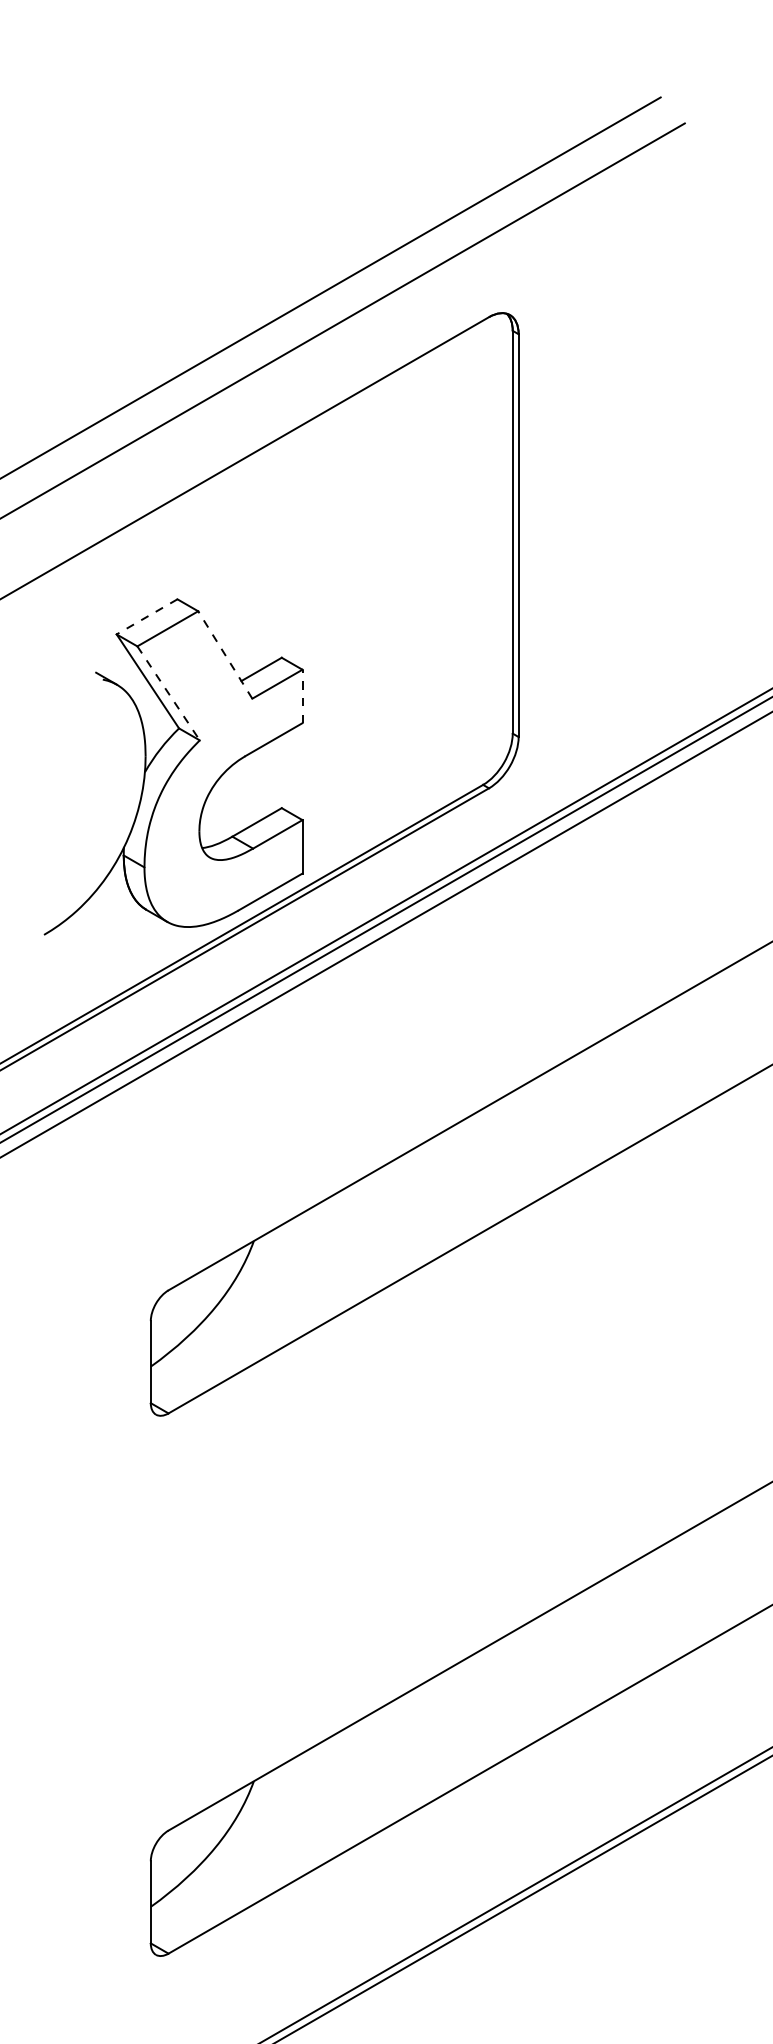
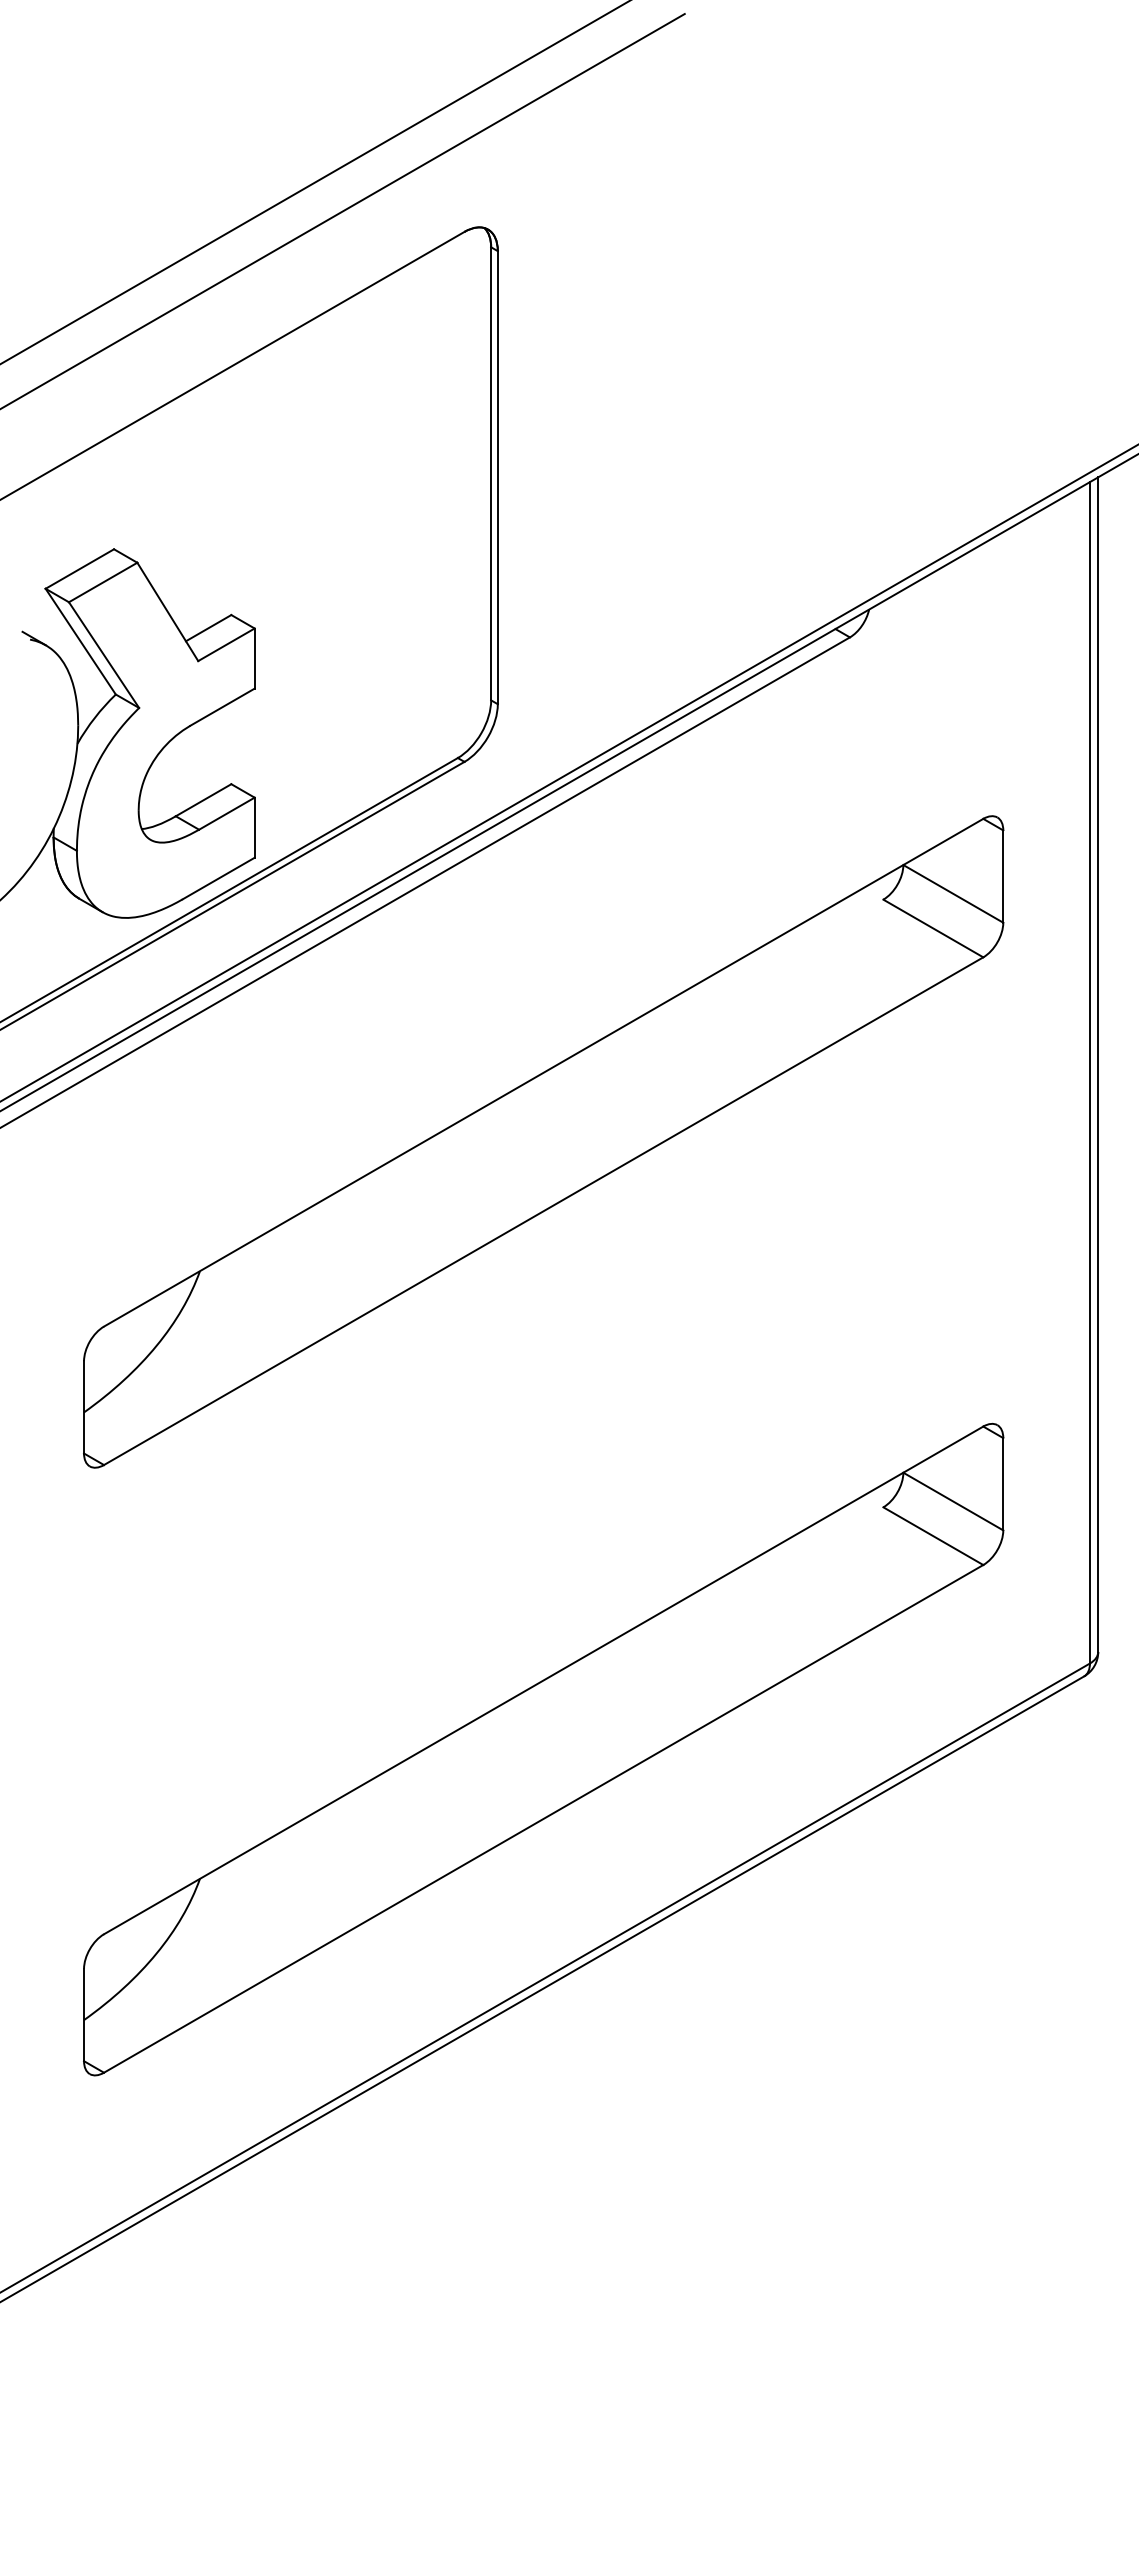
line: (146, 617) -> (79, 569), dashed -> solid
line: (225, 654) -> (167, 611), dashed -> solid
line: (168, 693) -> (104, 655), dashed -> solid
line: (302, 696) -> (254, 658), dashed -> solid

